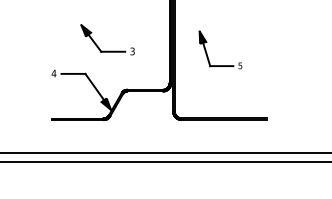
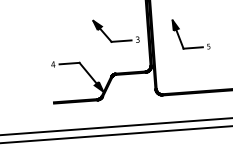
part: (107, 50) -> (116, 40), moved

